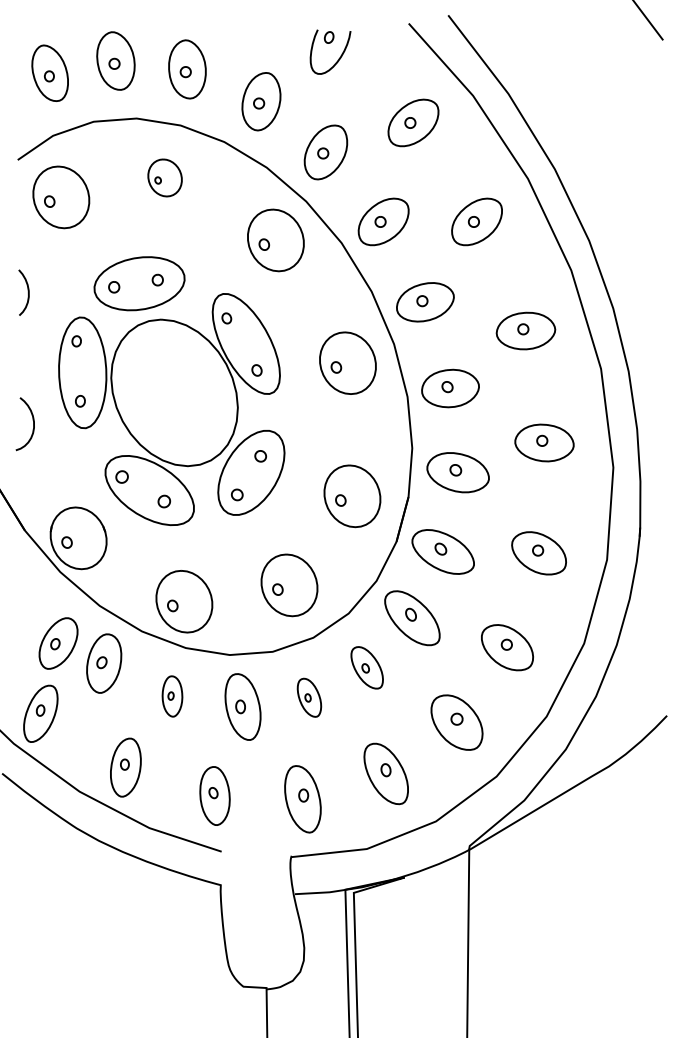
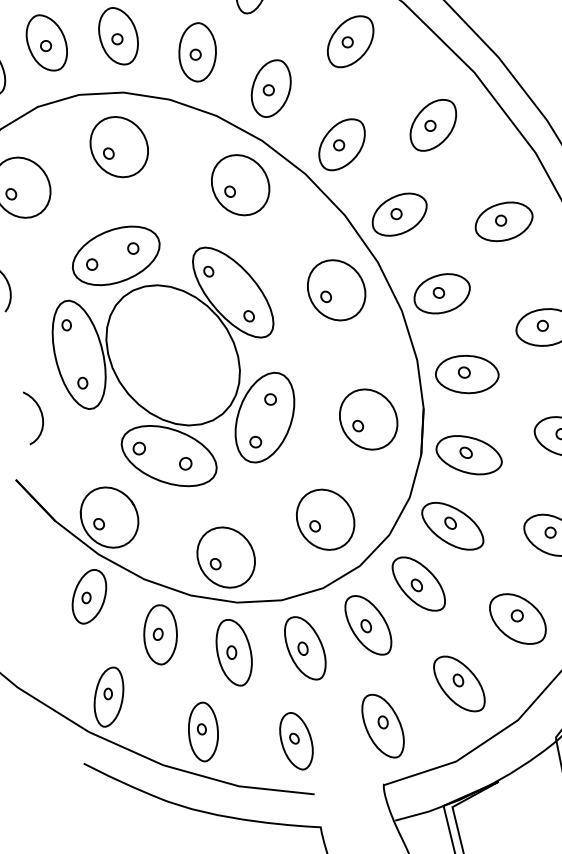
part: (164, 177) -> (118, 146), size x1.67
part: (58, 643) -> (89, 596), moved
part: (366, 667) -> (418, 584), size x1.43
part: (172, 696) -> (234, 652), size x1.67
part: (309, 697) -> (368, 625), size x1.67

